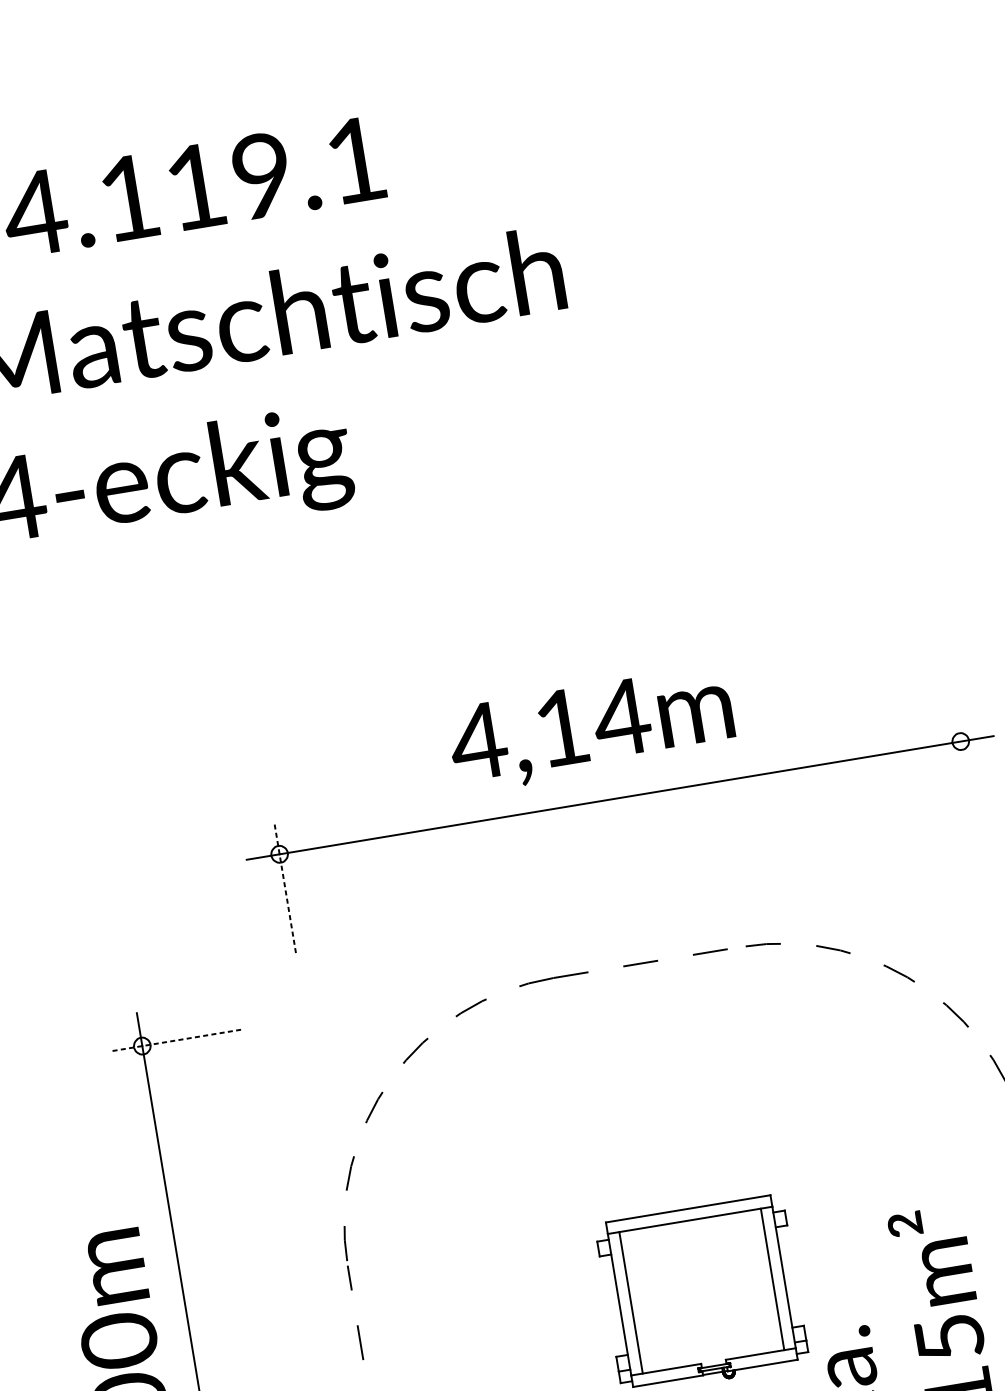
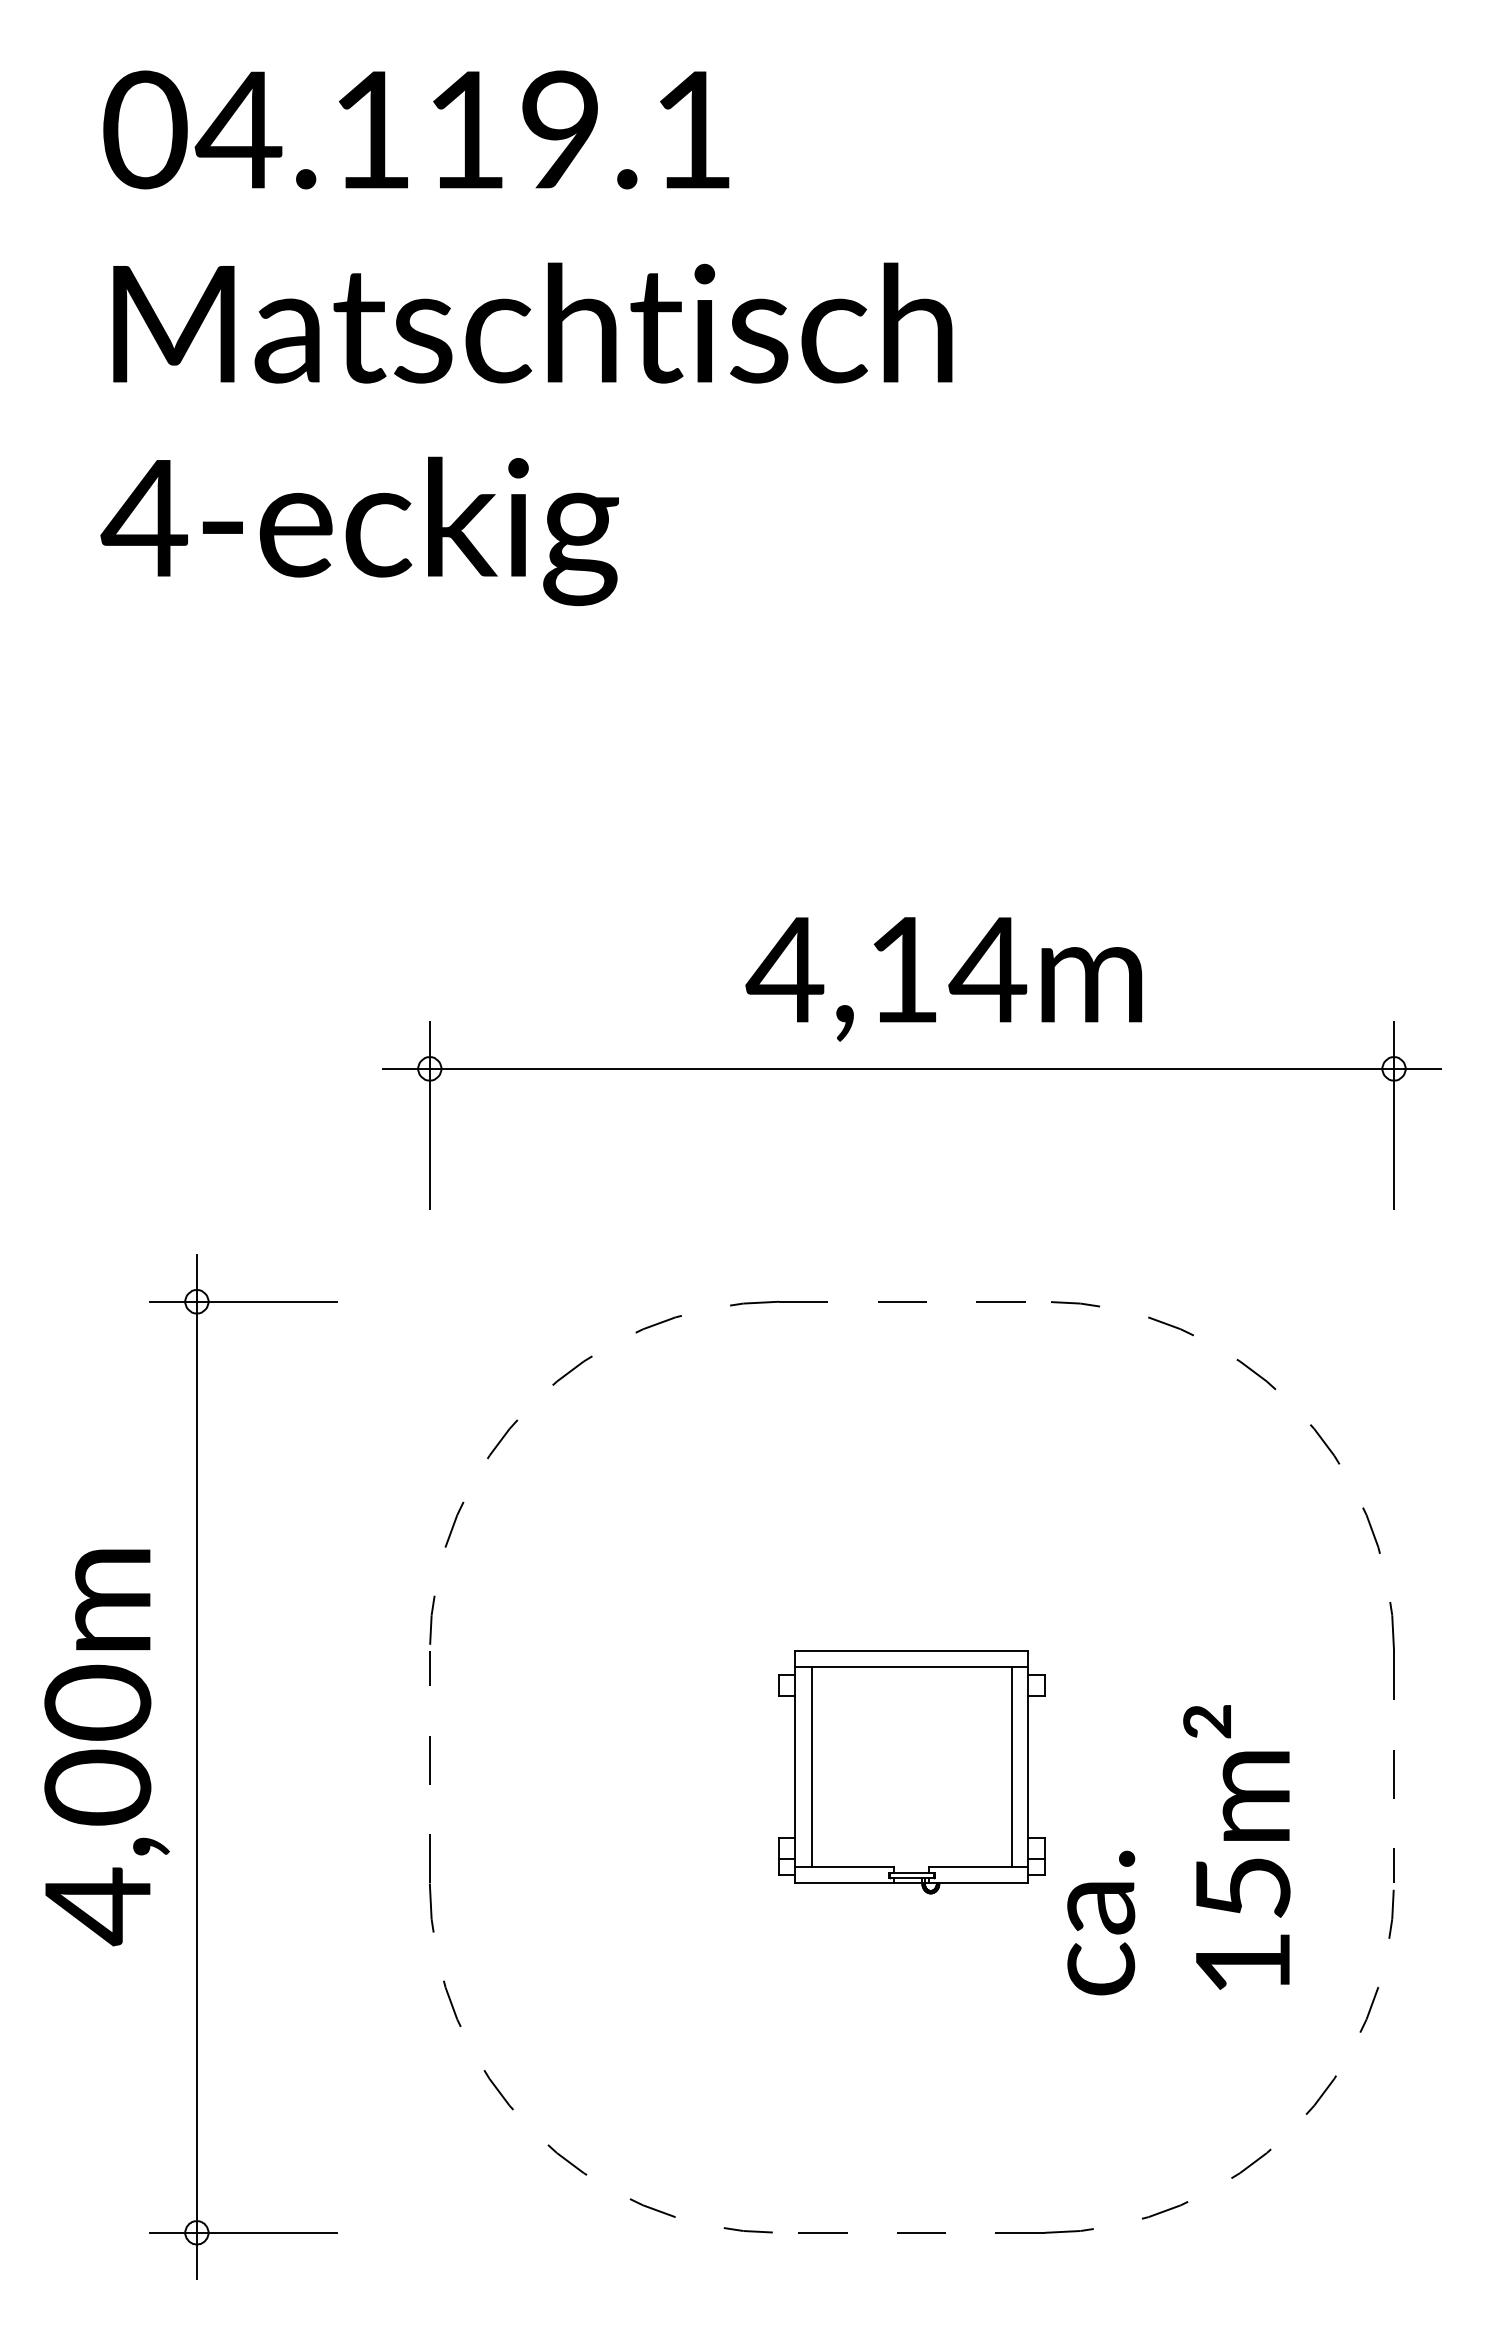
text: (591, 729) -> (943, 979), moved
line: (966, 774) -> (1394, 1115), added
line: (284, 886) -> (429, 1114), dashed -> solid
line: (175, 1040) -> (243, 1301), dashed -> solid

